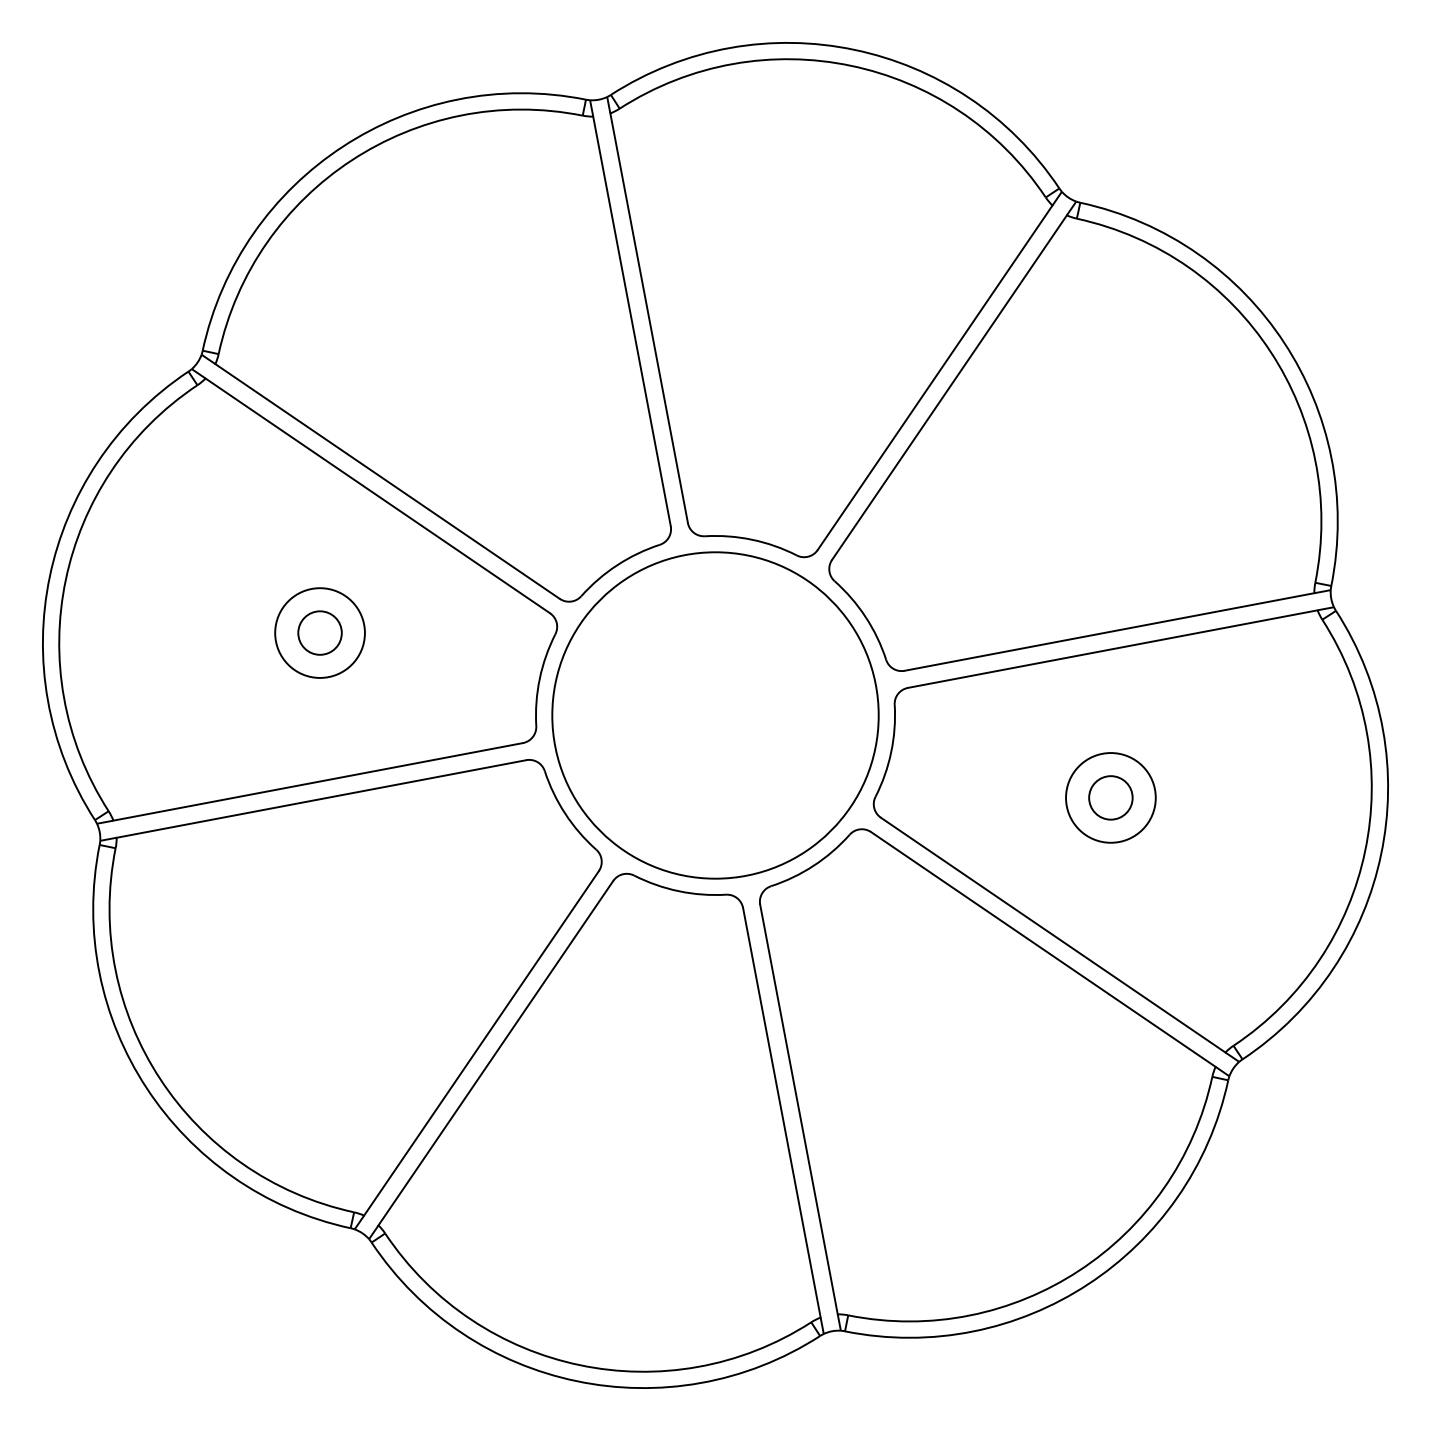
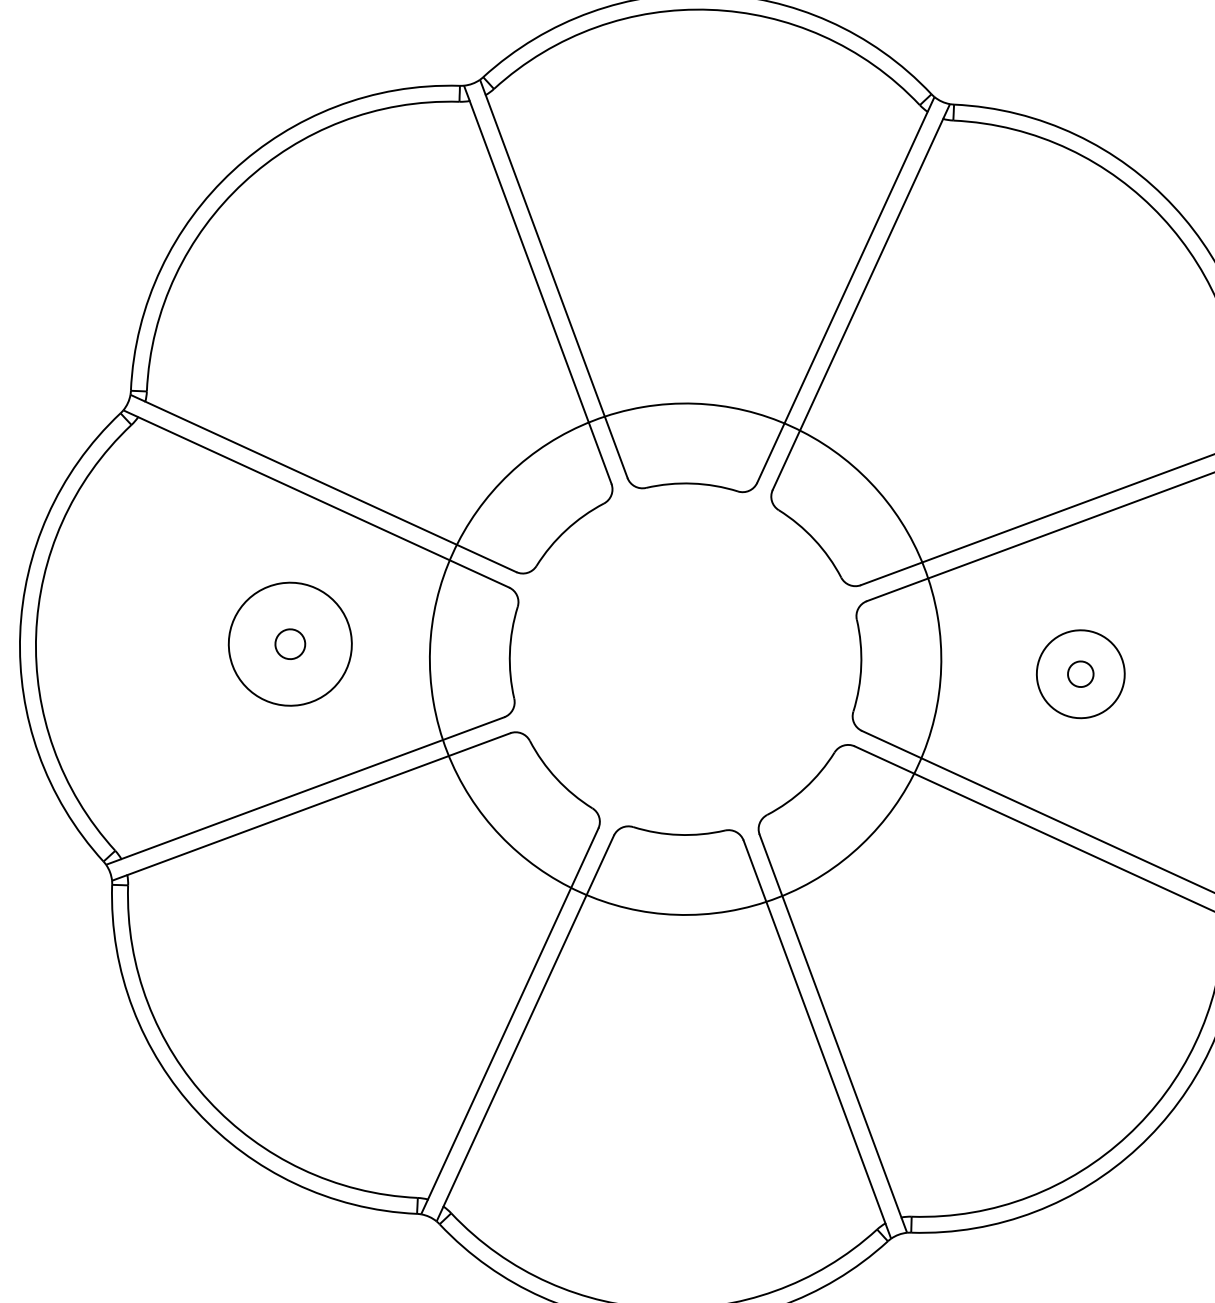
circle: (319, 632) -> (289, 643), size x0.7
circle: (319, 632) -> (289, 643), size x1.4
circle: (715, 715) -> (685, 659), size x1.6
circle: (1110, 797) -> (1080, 673), size x0.6

